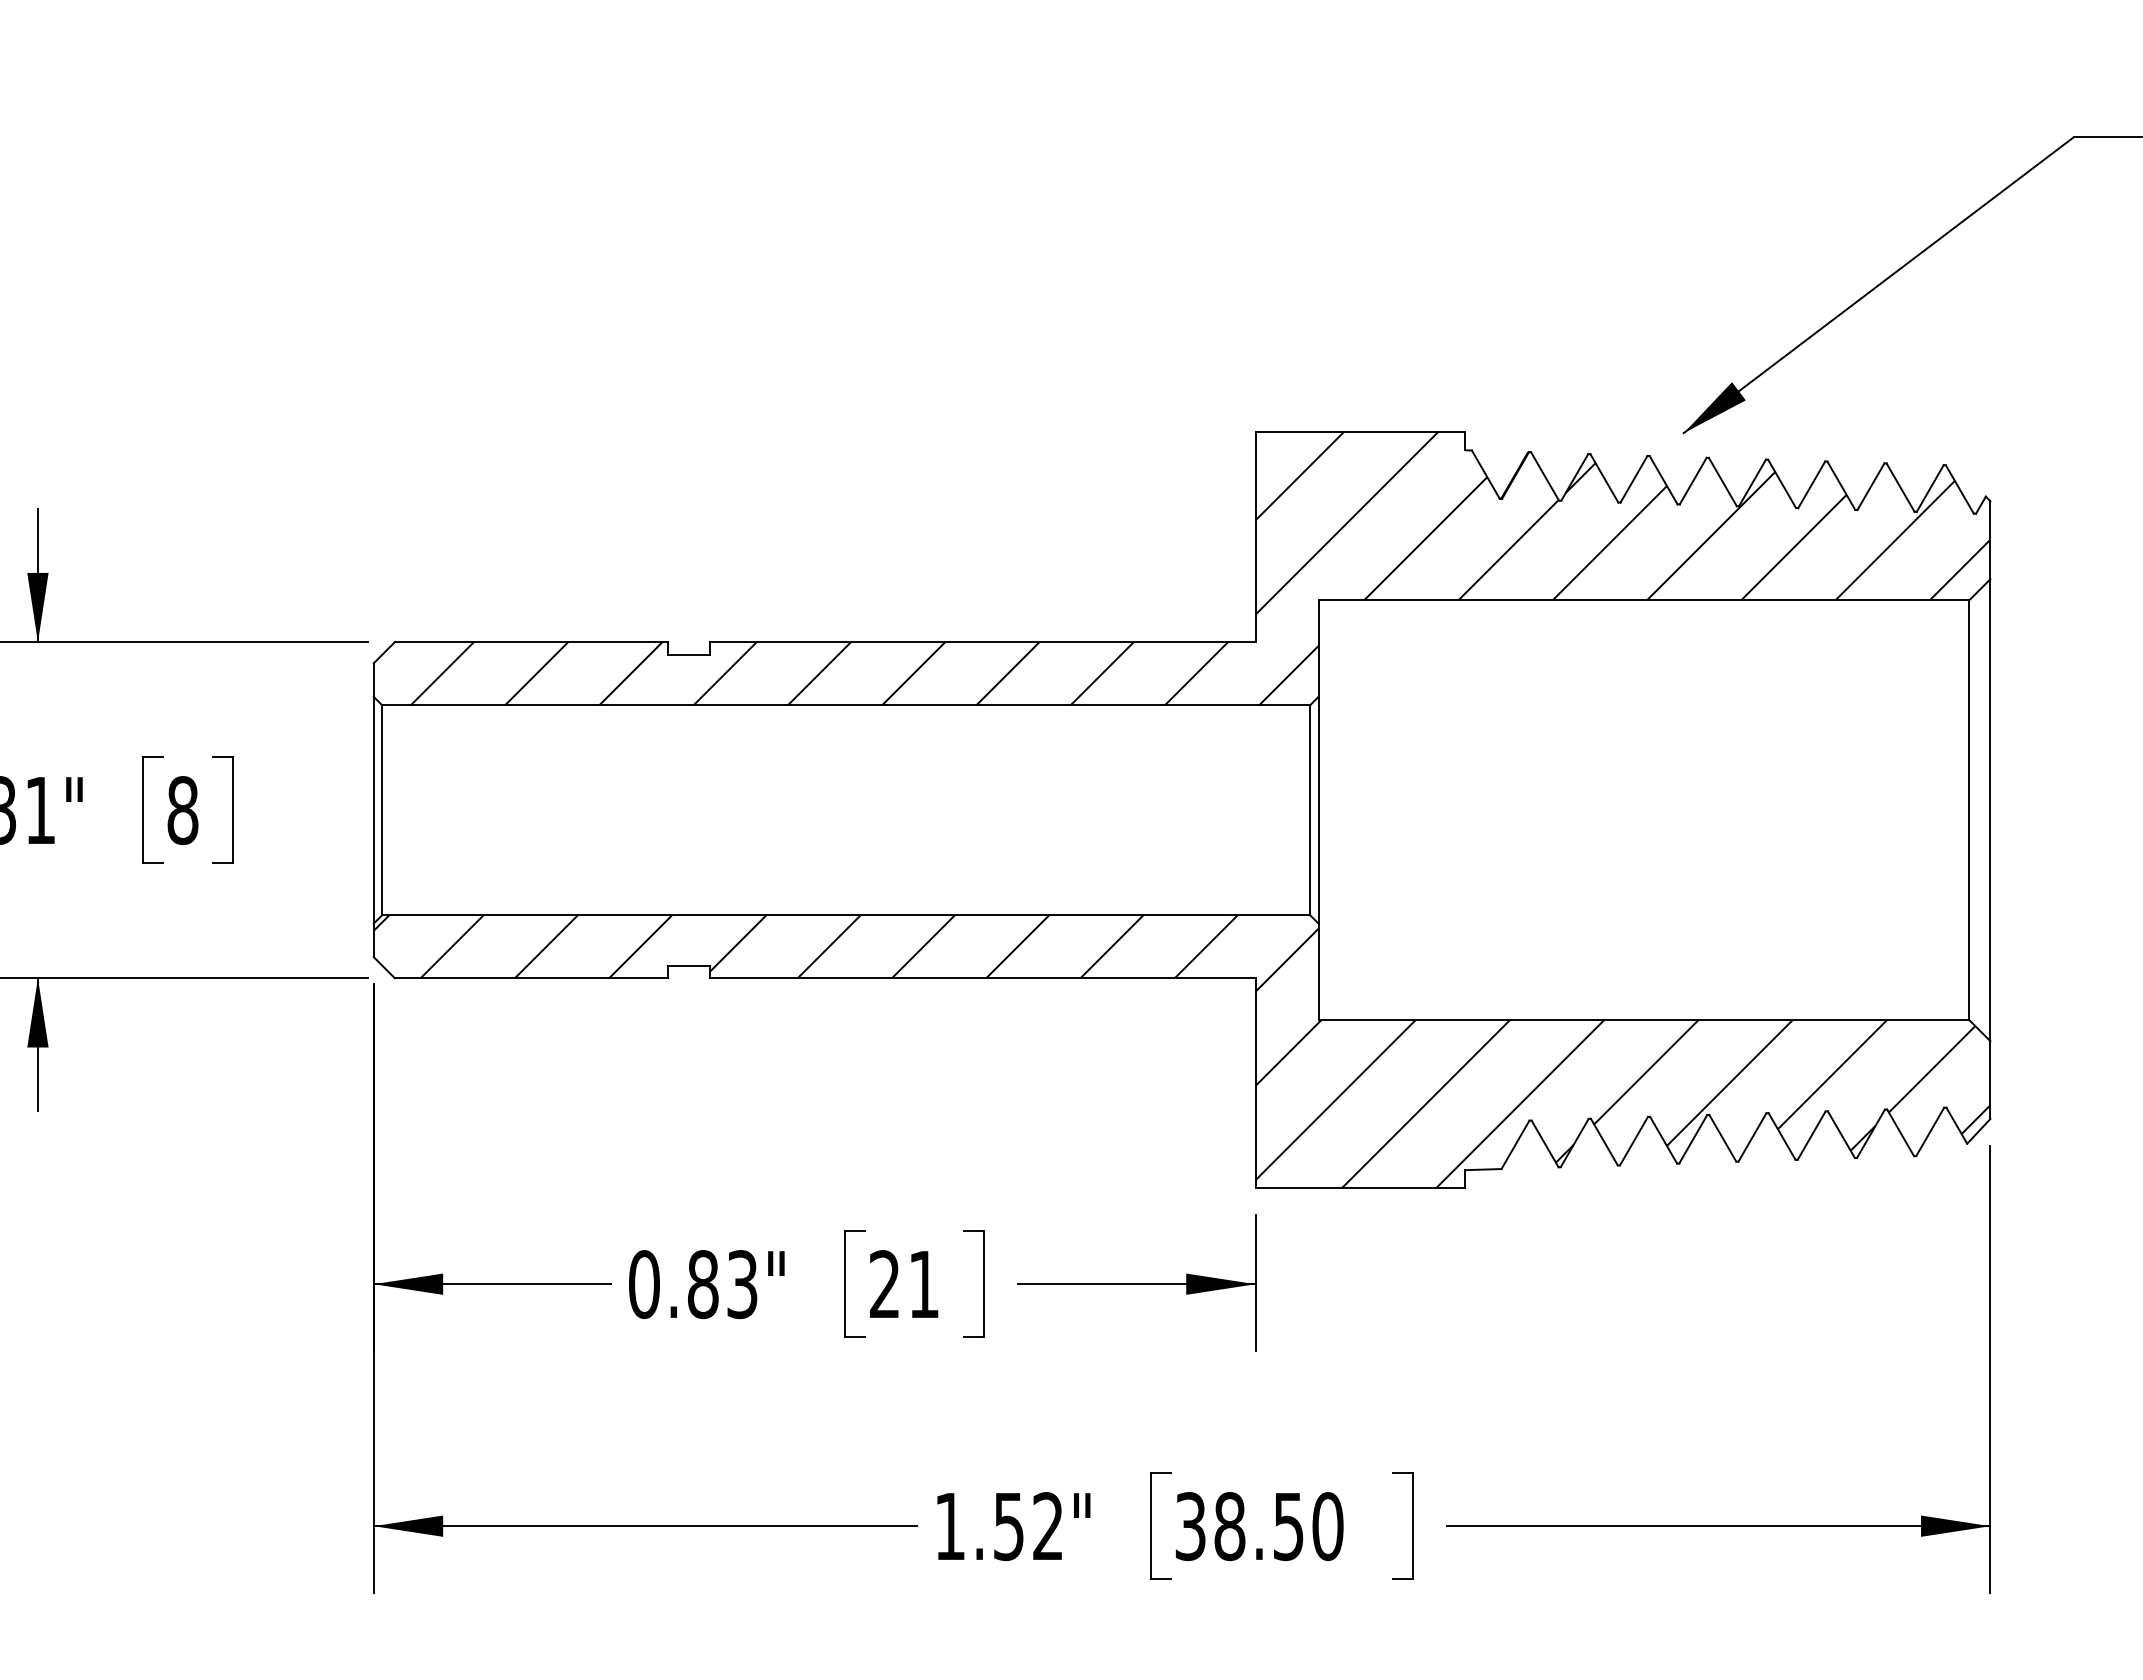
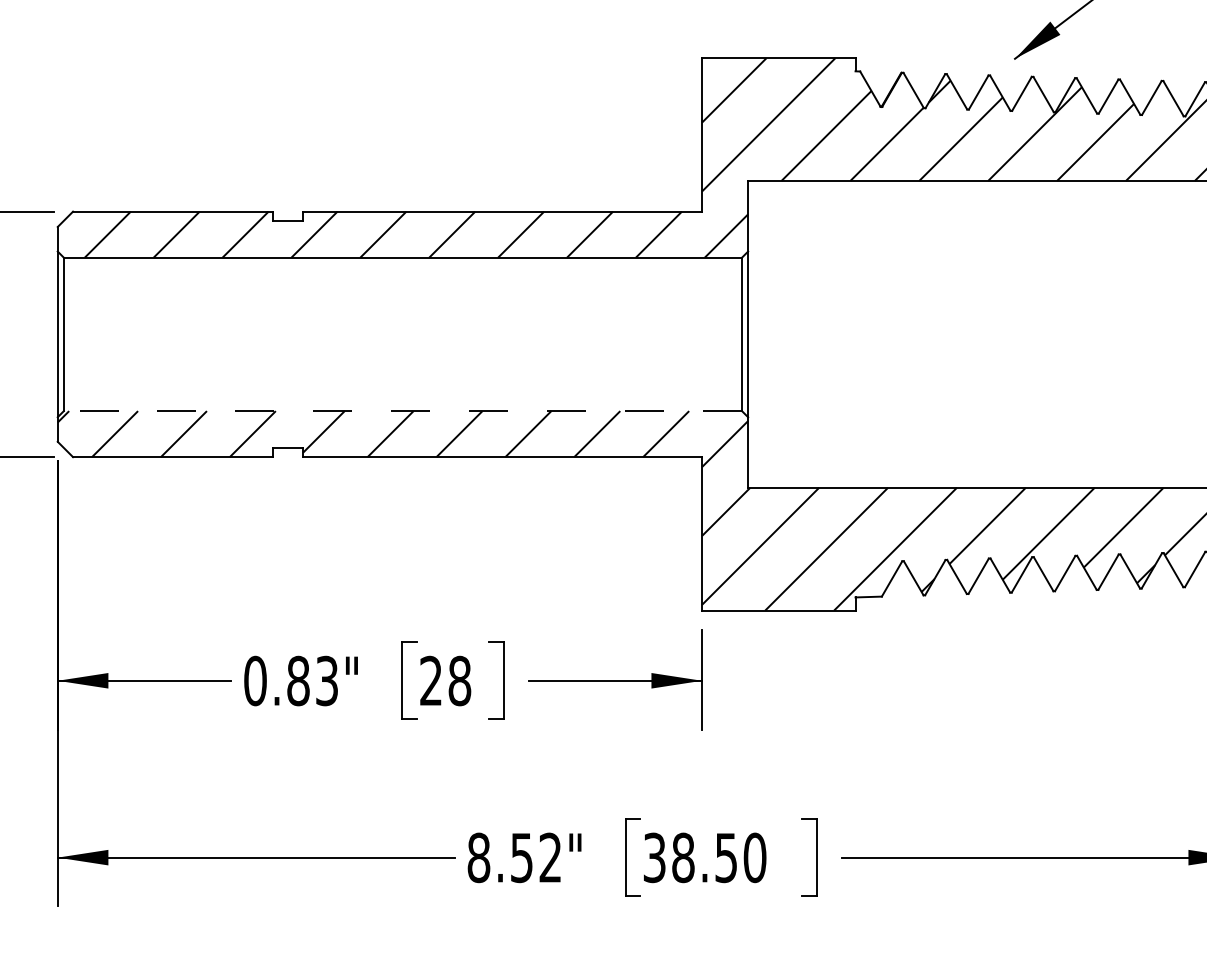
line: (846, 915) -> (403, 411), solid -> dashed
text: (923, 1284) -> (459, 681), 21 -> 28
text: (949, 1526) -> (478, 857), 1.52" -> 8.52"

